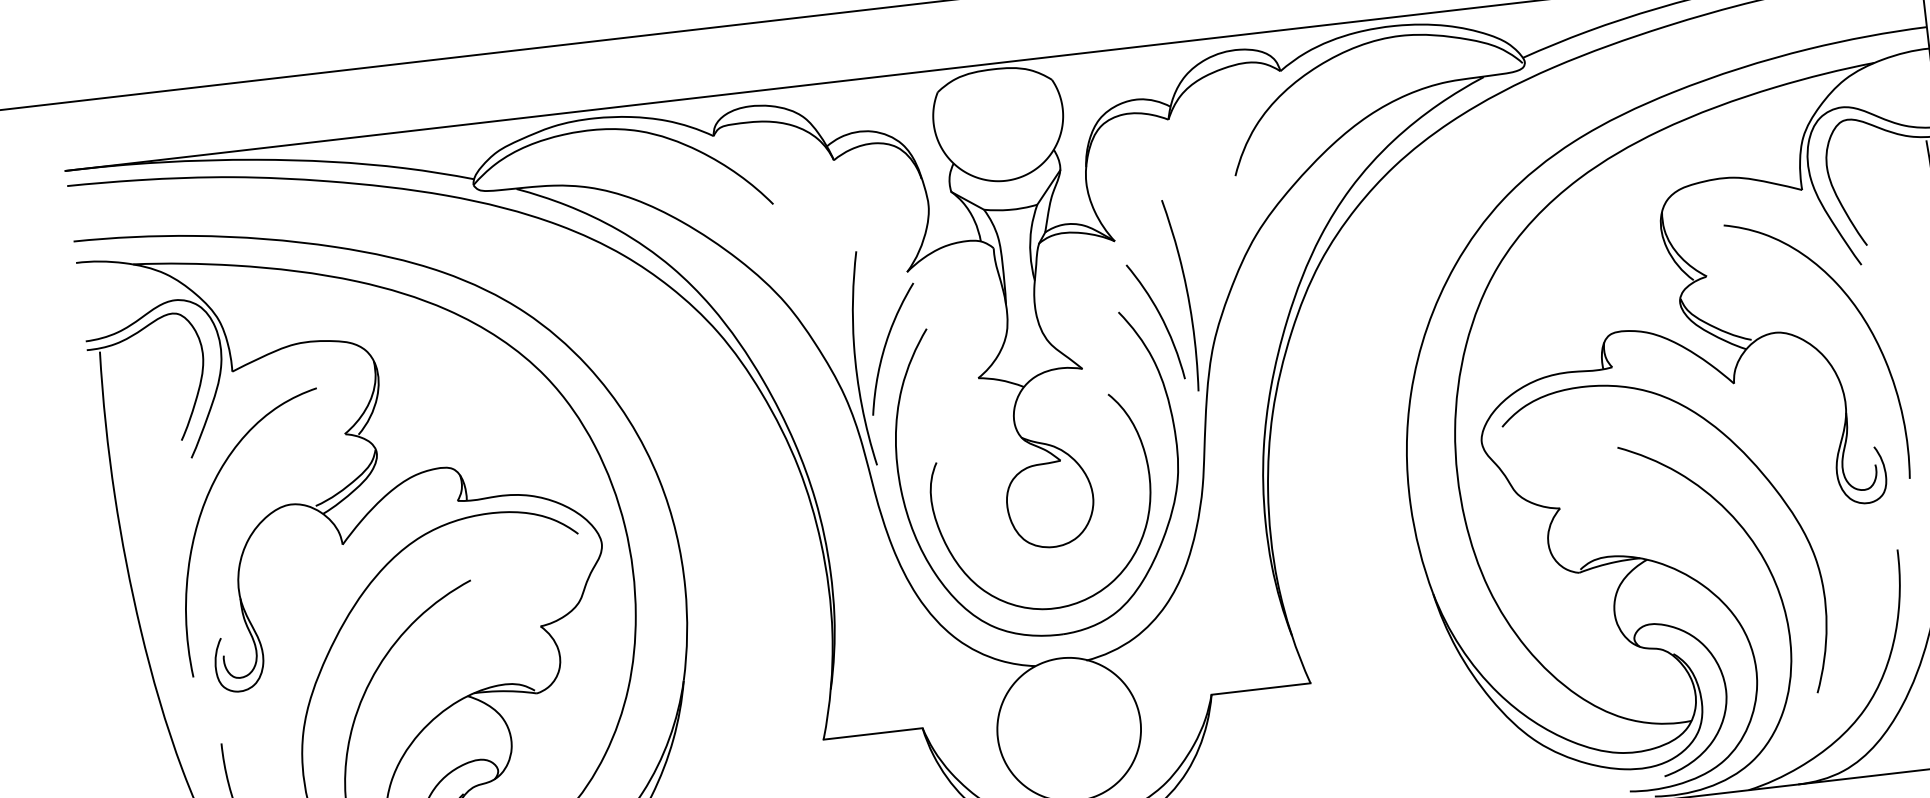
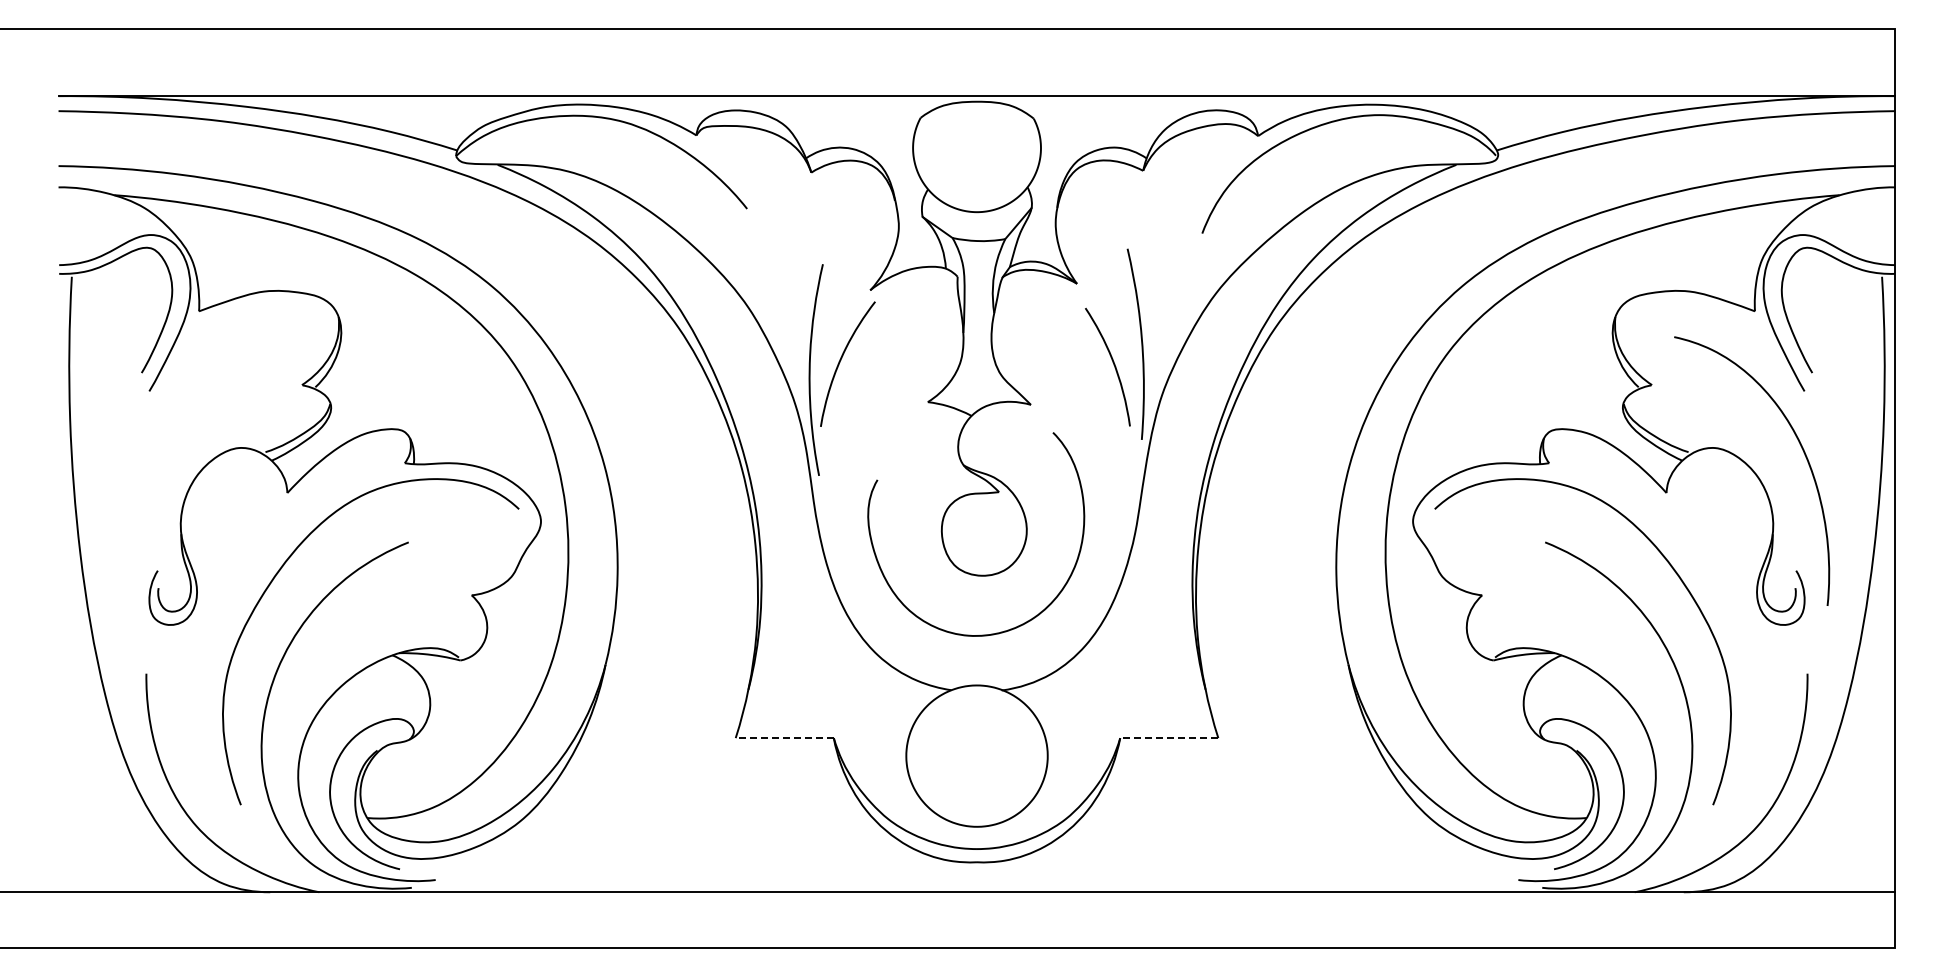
part: (1171, 507) -> (1102, 550), removed
curve: (202, 513) -> (153, 446), removed
line: (1260, 689) -> (1168, 738), solid -> dashed
line: (872, 734) -> (784, 738), solid -> dashed

